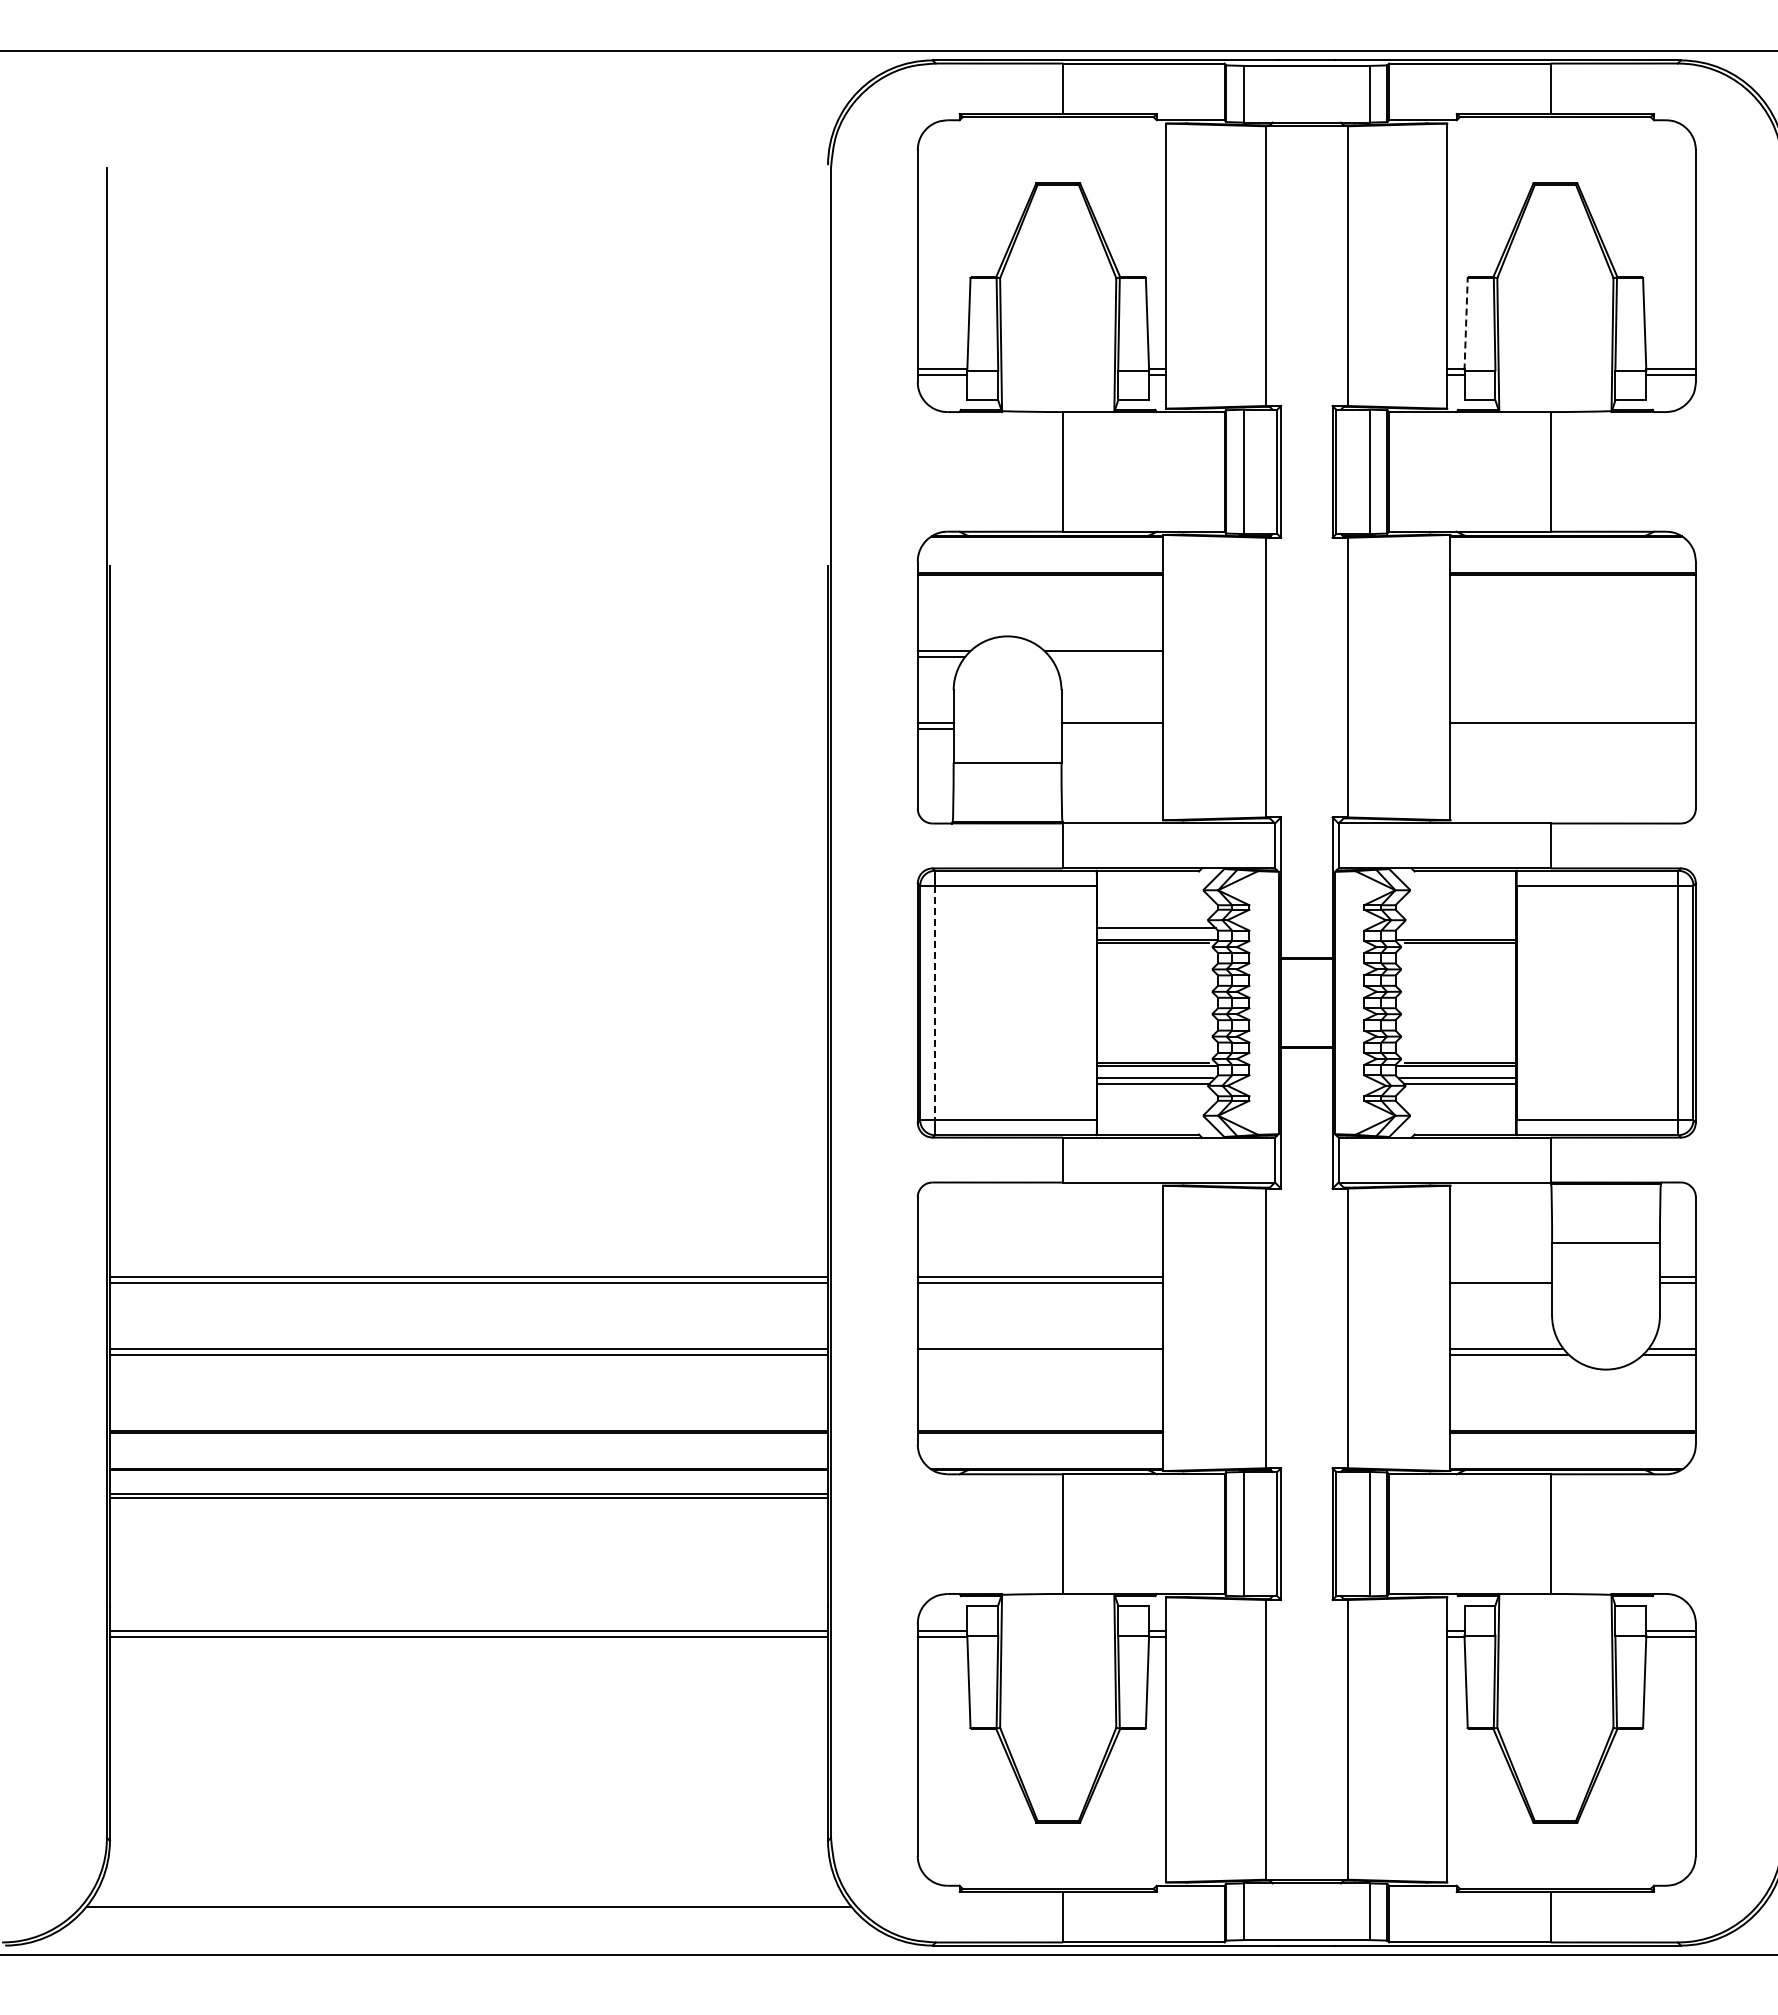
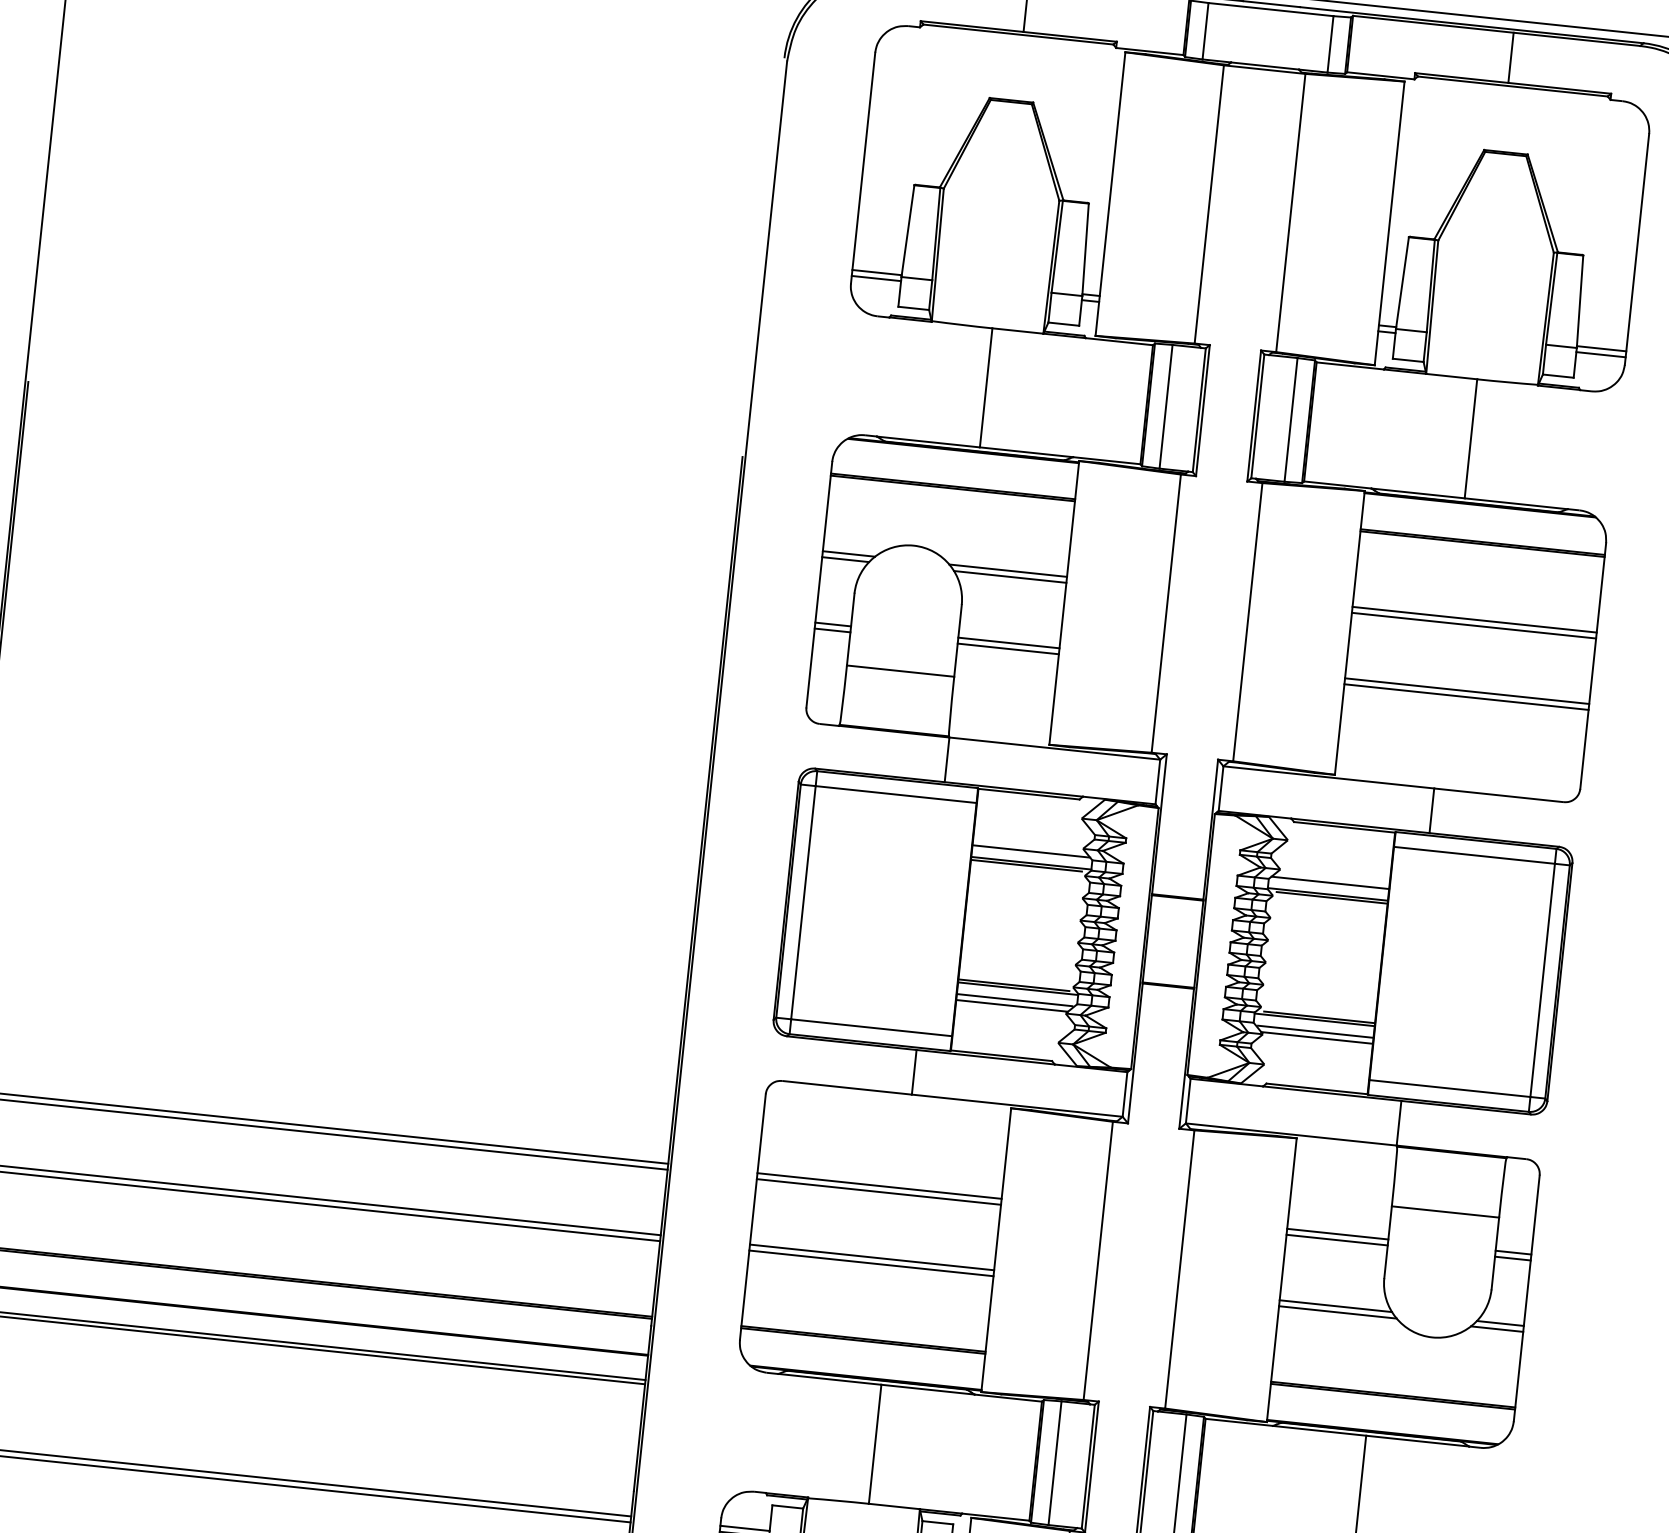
line: (1466, 323) -> (1402, 282), dashed -> solid
line: (1572, 651) -> (1474, 619), added
line: (1106, 657) -> (1009, 577), added
line: (1572, 657) -> (1473, 625), added
line: (1112, 729) -> (1008, 649), added
line: (1572, 729) -> (1465, 697), added
line: (1457, 928) -> (1330, 883), added
line: (935, 1003) -> (803, 903), dashed -> solid
line: (1501, 1276) -> (1338, 1233), added
line: (1040, 1354) -> (871, 1263), added

